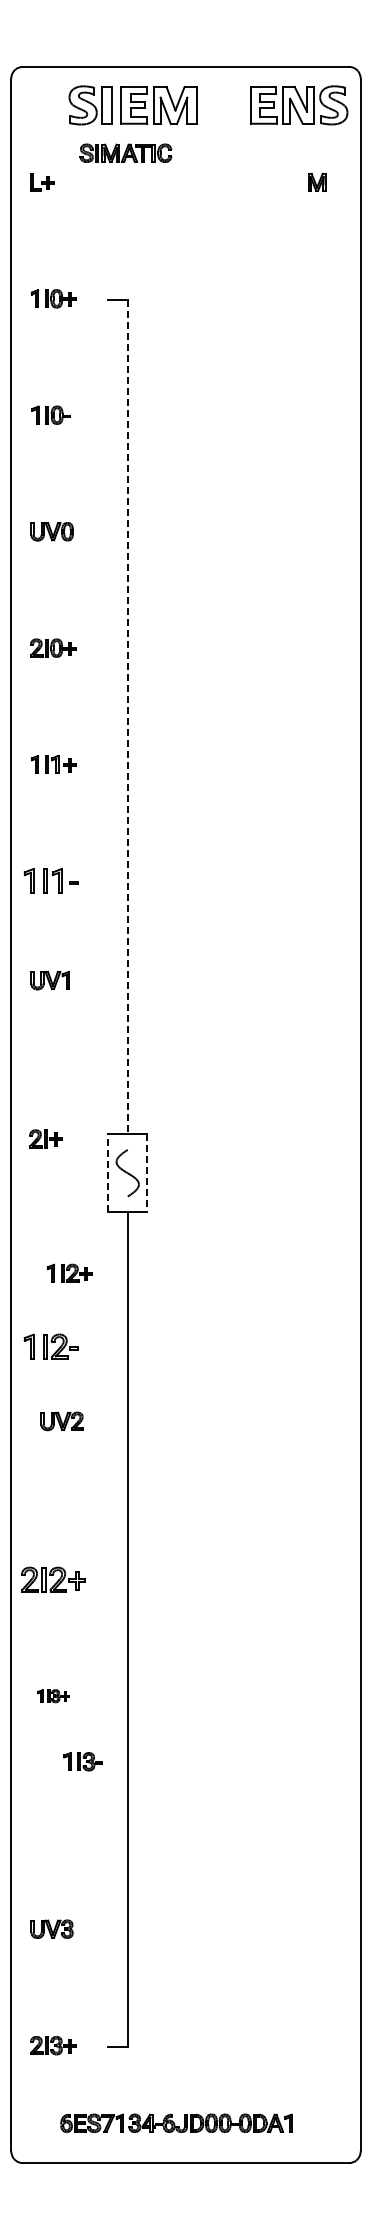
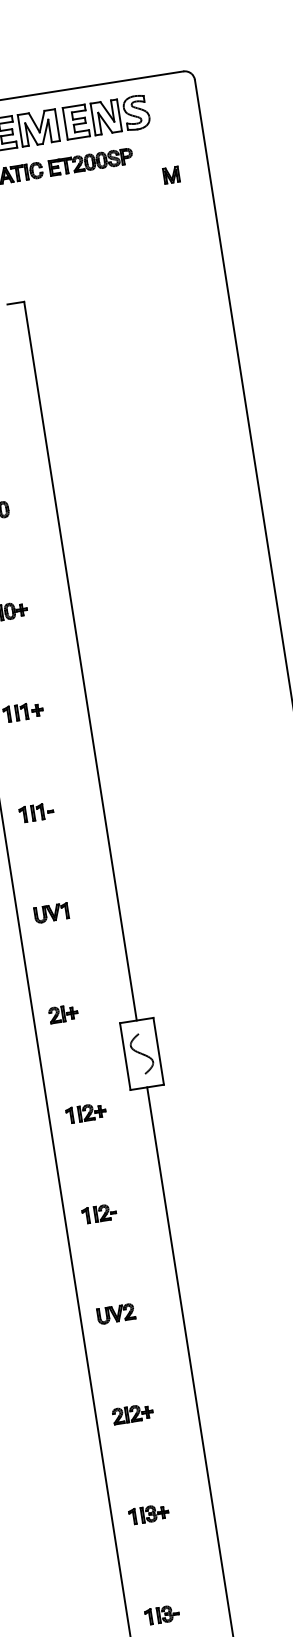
part: (299, 105) -> (107, 117), moved
part: (228, 152) -> (91, 161), added
line: (127, 717) -> (80, 661), dashed -> solid
part: (50, 880) -> (35, 812), size x0.71
part: (49, 980) -> (50, 913), moved
part: (45, 1138) -> (63, 1013), moved
line: (108, 1173) -> (125, 1056), dashed -> solid
line: (147, 1173) -> (159, 1051), dashed -> solid
part: (69, 1272) -> (85, 1112), moved
part: (50, 1346) -> (98, 1213), size x0.71
part: (61, 1421) -> (115, 1314), moved
part: (53, 1579) -> (132, 1413), size x0.71
part: (53, 1695) -> (148, 1513), size x1.43
part: (82, 1761) -> (161, 1614), moved

